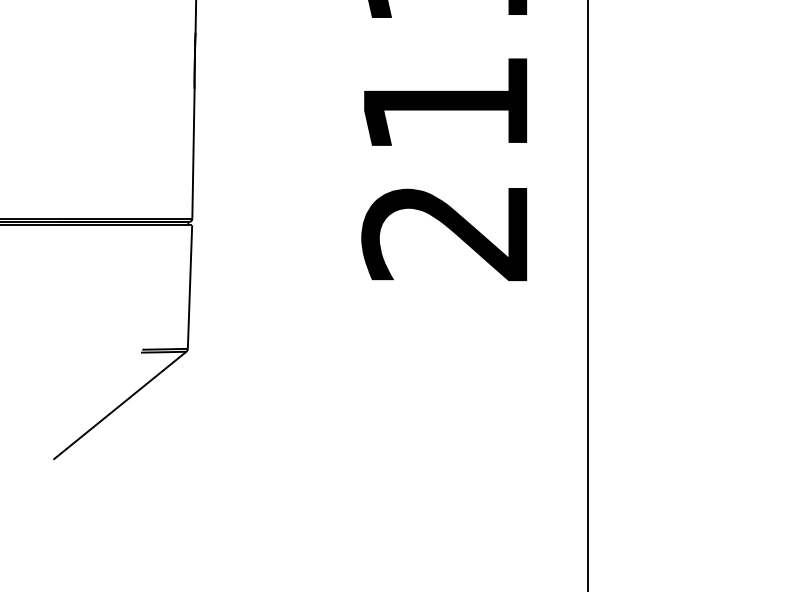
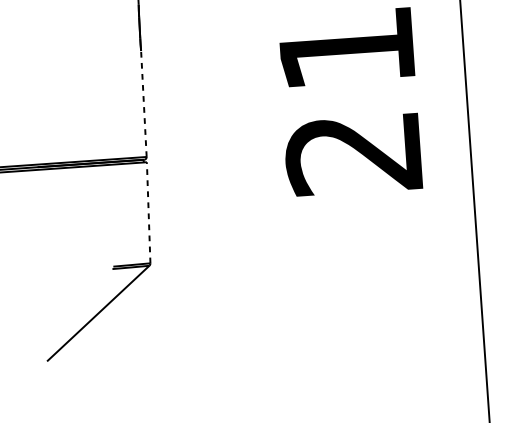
line: (193, 153) -> (143, 103), solid -> dashed
line: (190, 287) -> (149, 213), solid -> dashed

